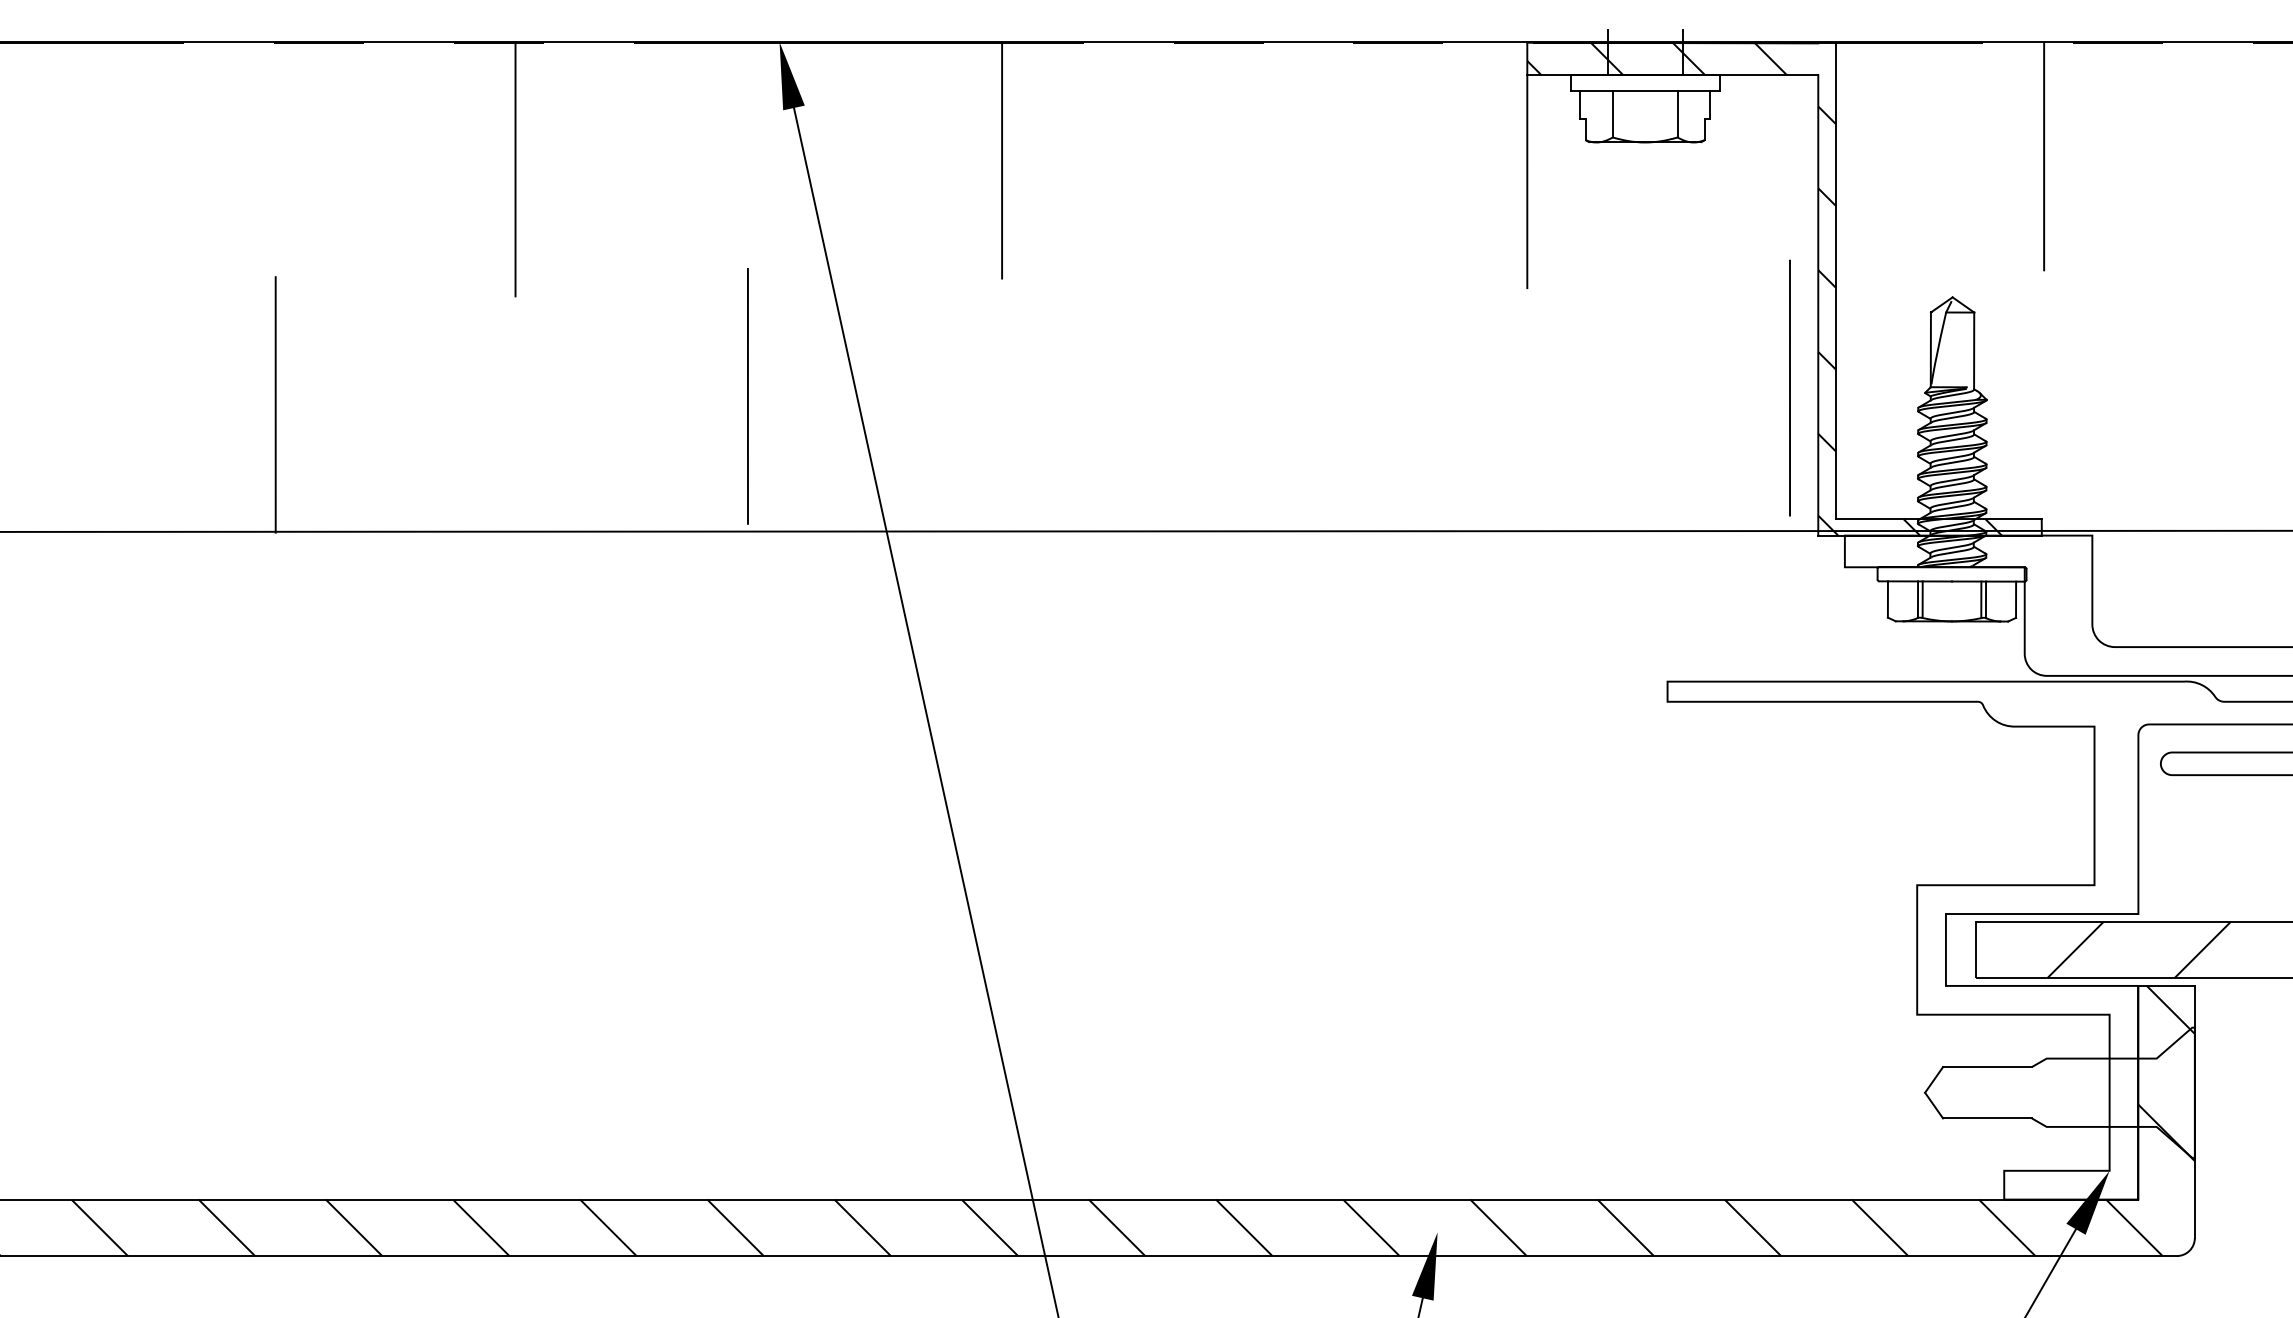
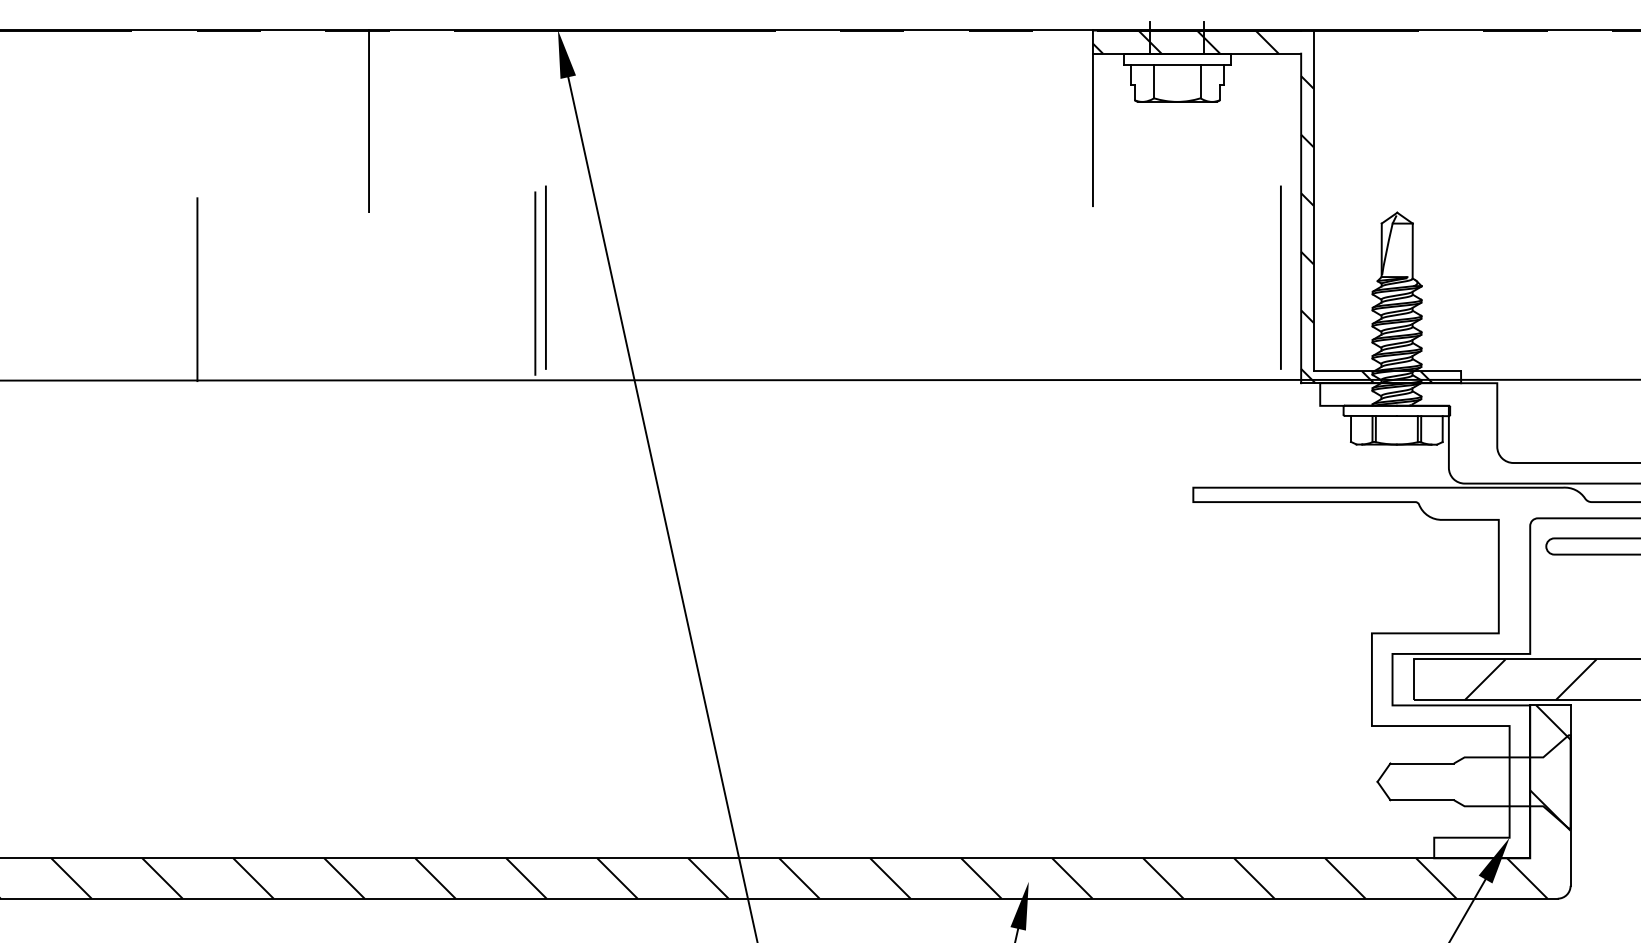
line: (2043, 155) -> (1462, 111), removed
line: (1002, 160) -> (717, 114), removed
line: (762, 387) -> (545, 277), added

